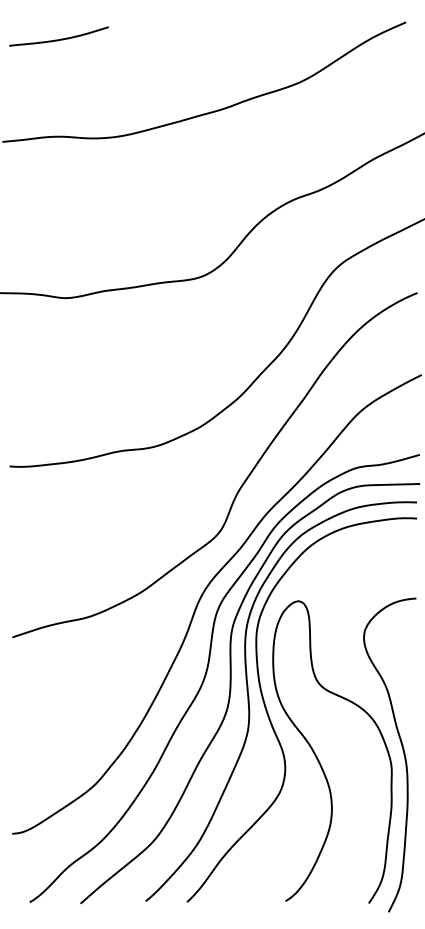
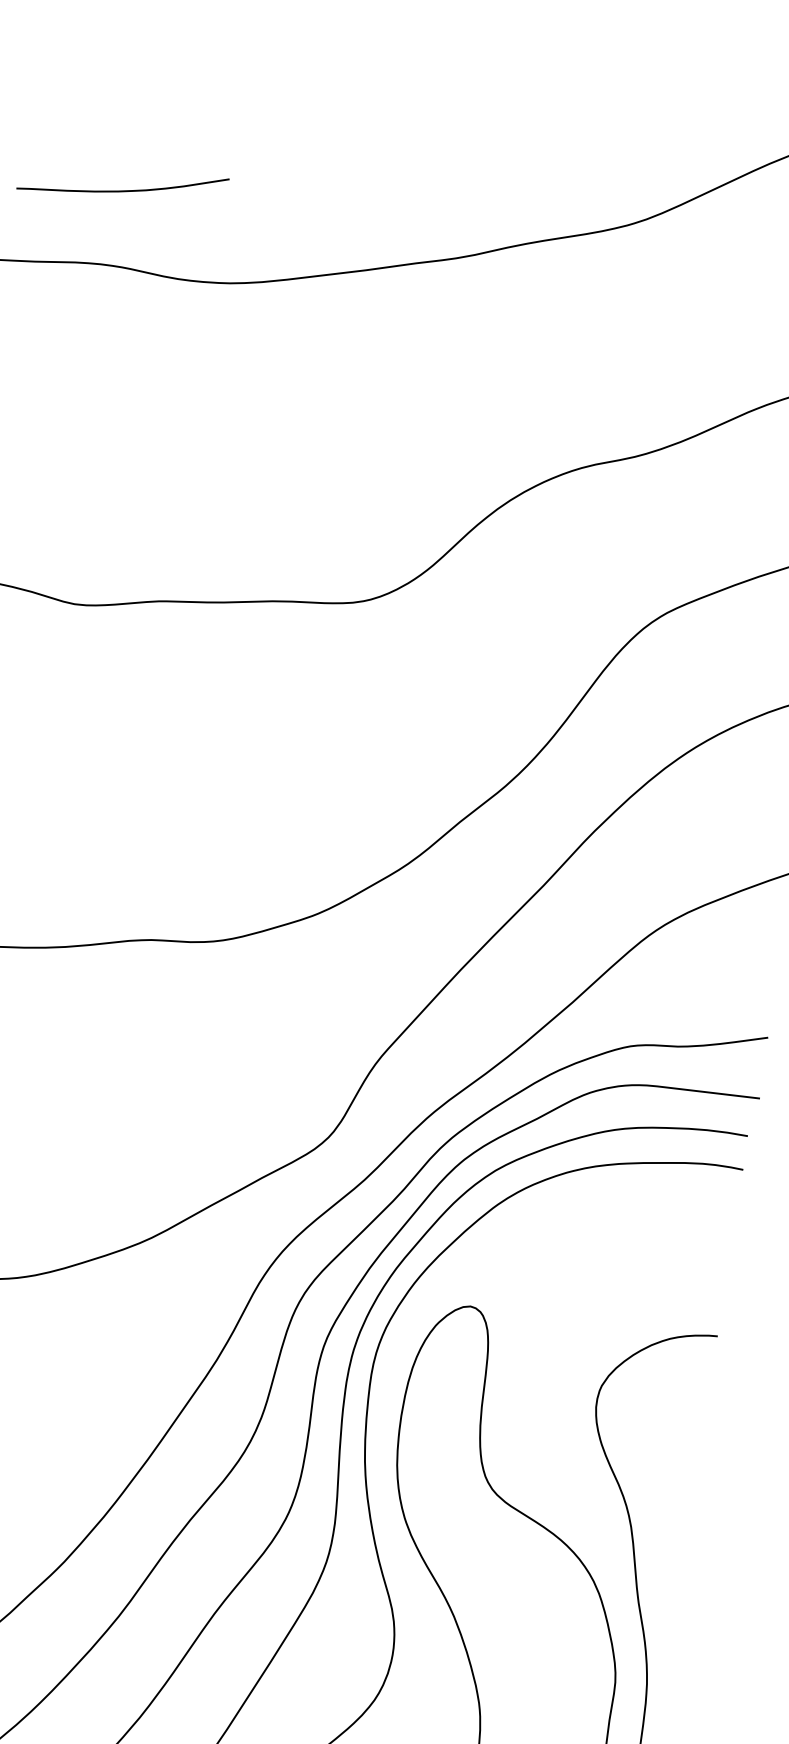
curve: (60, 38) -> (125, 188), moved

